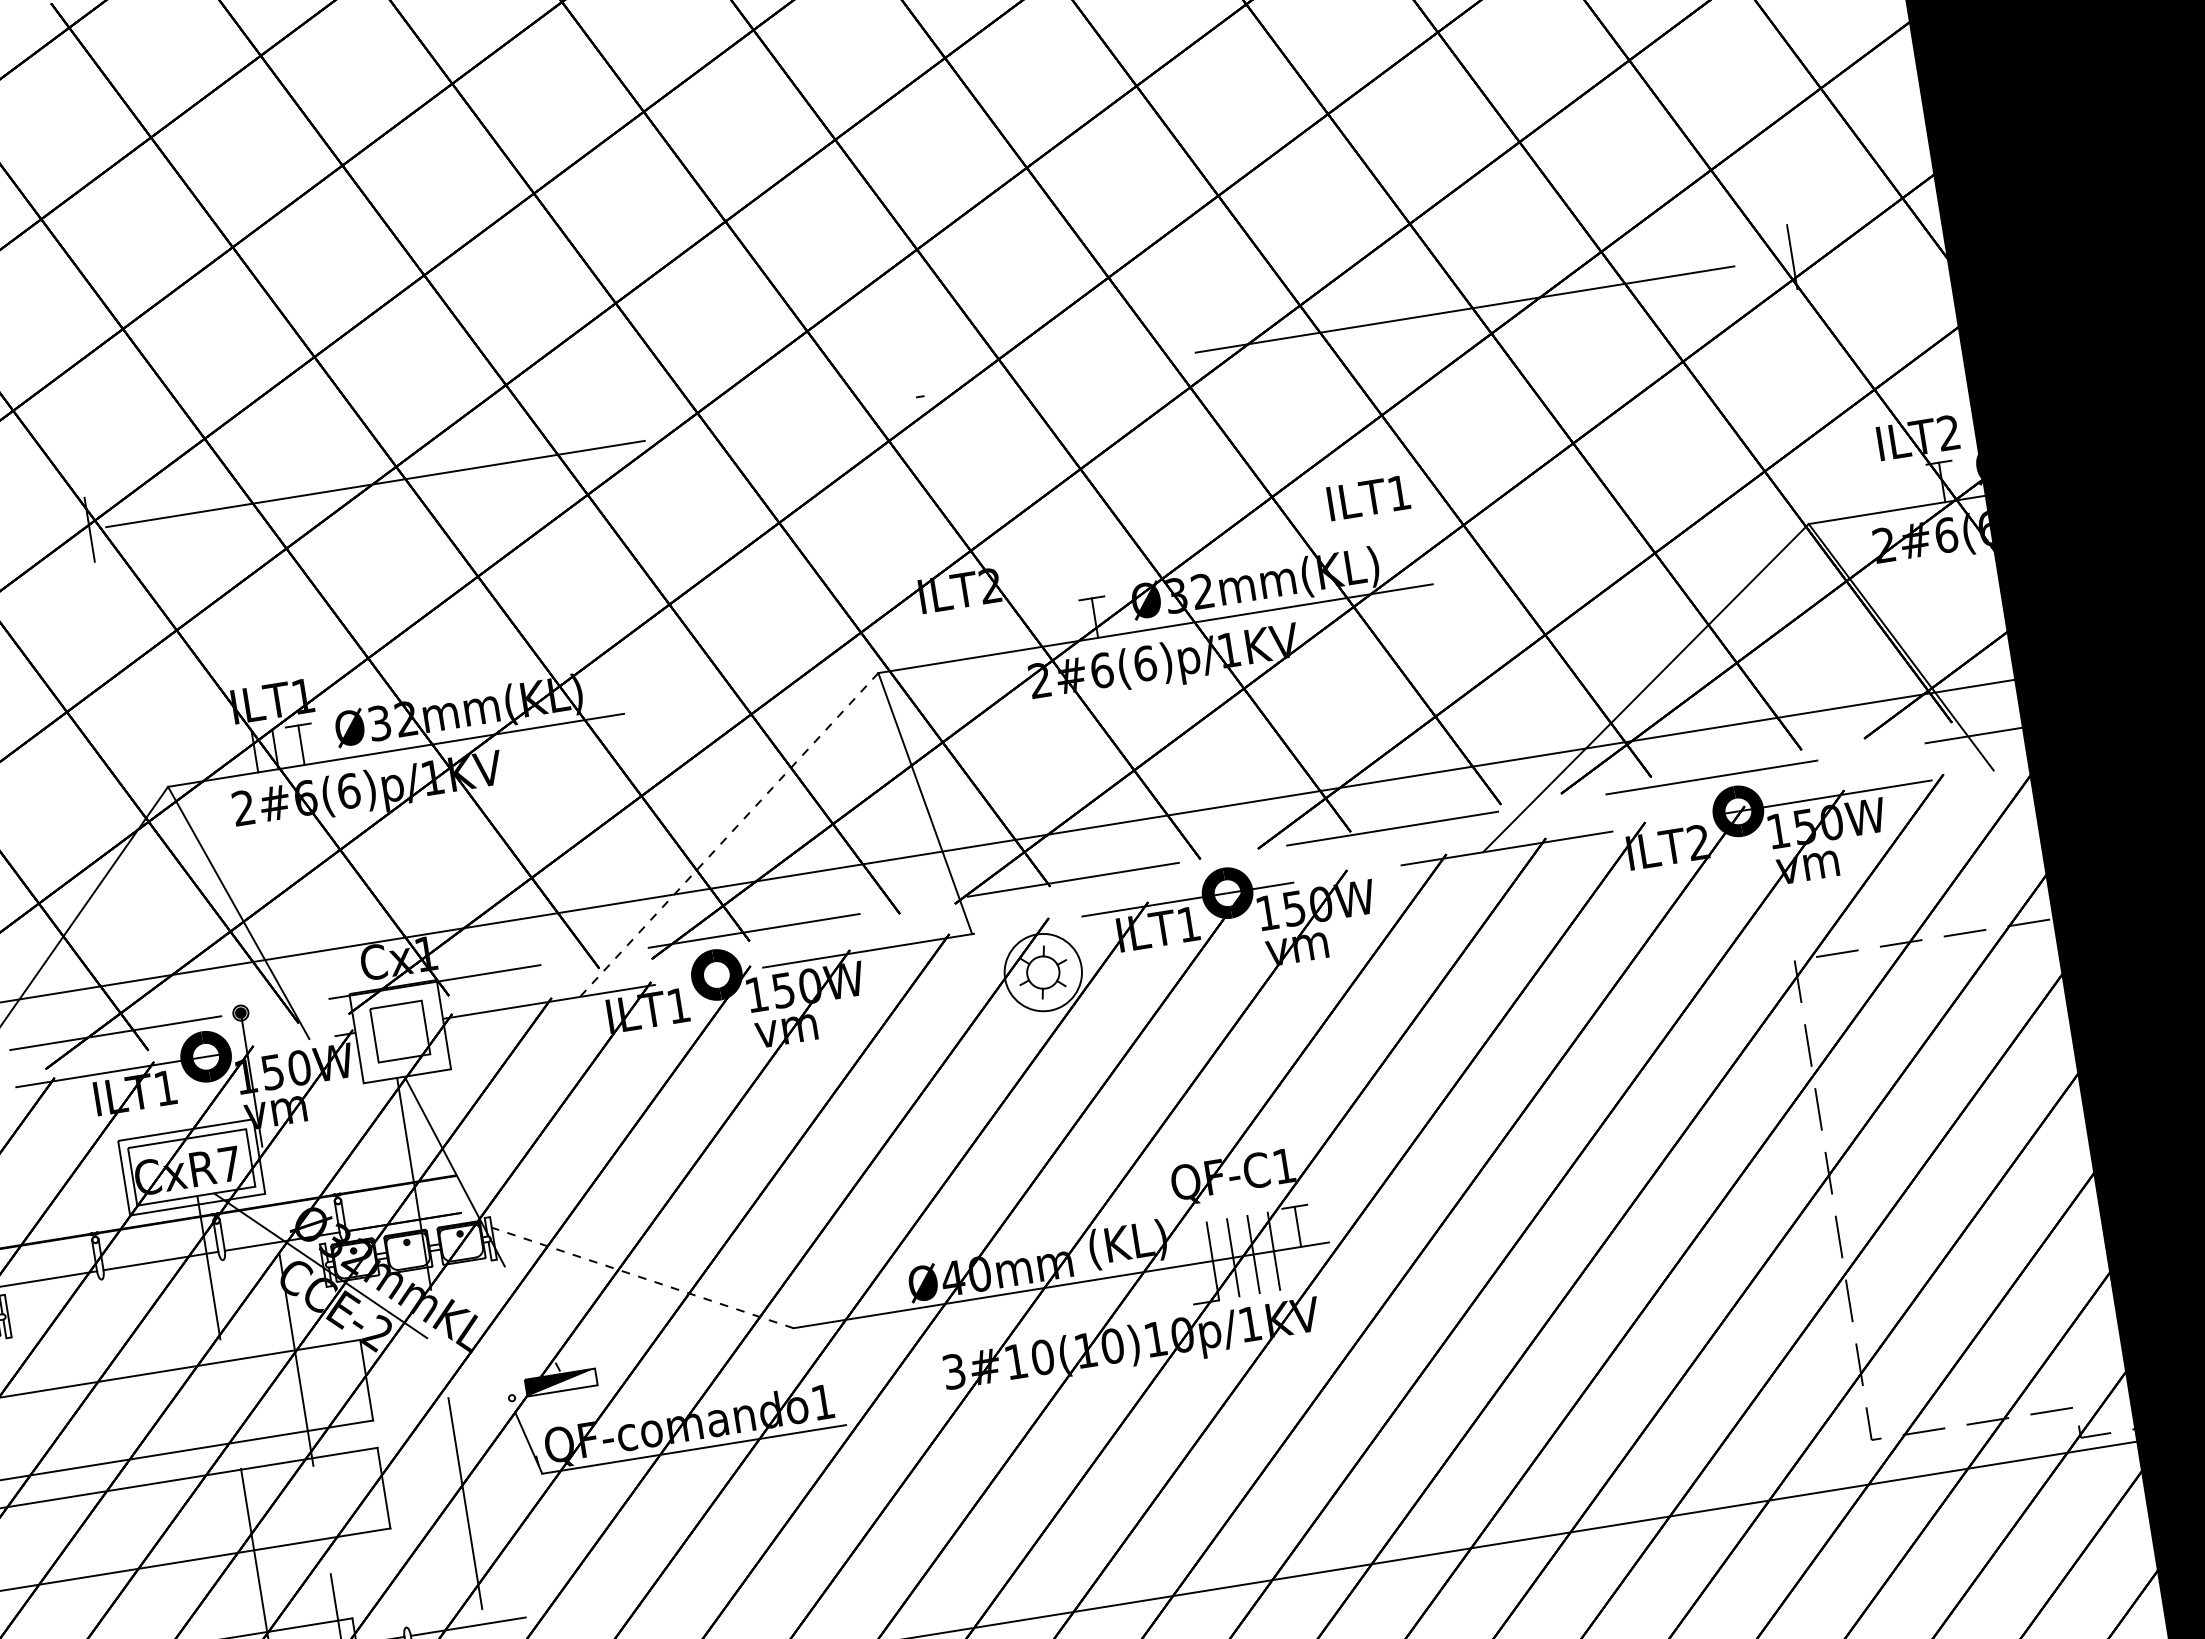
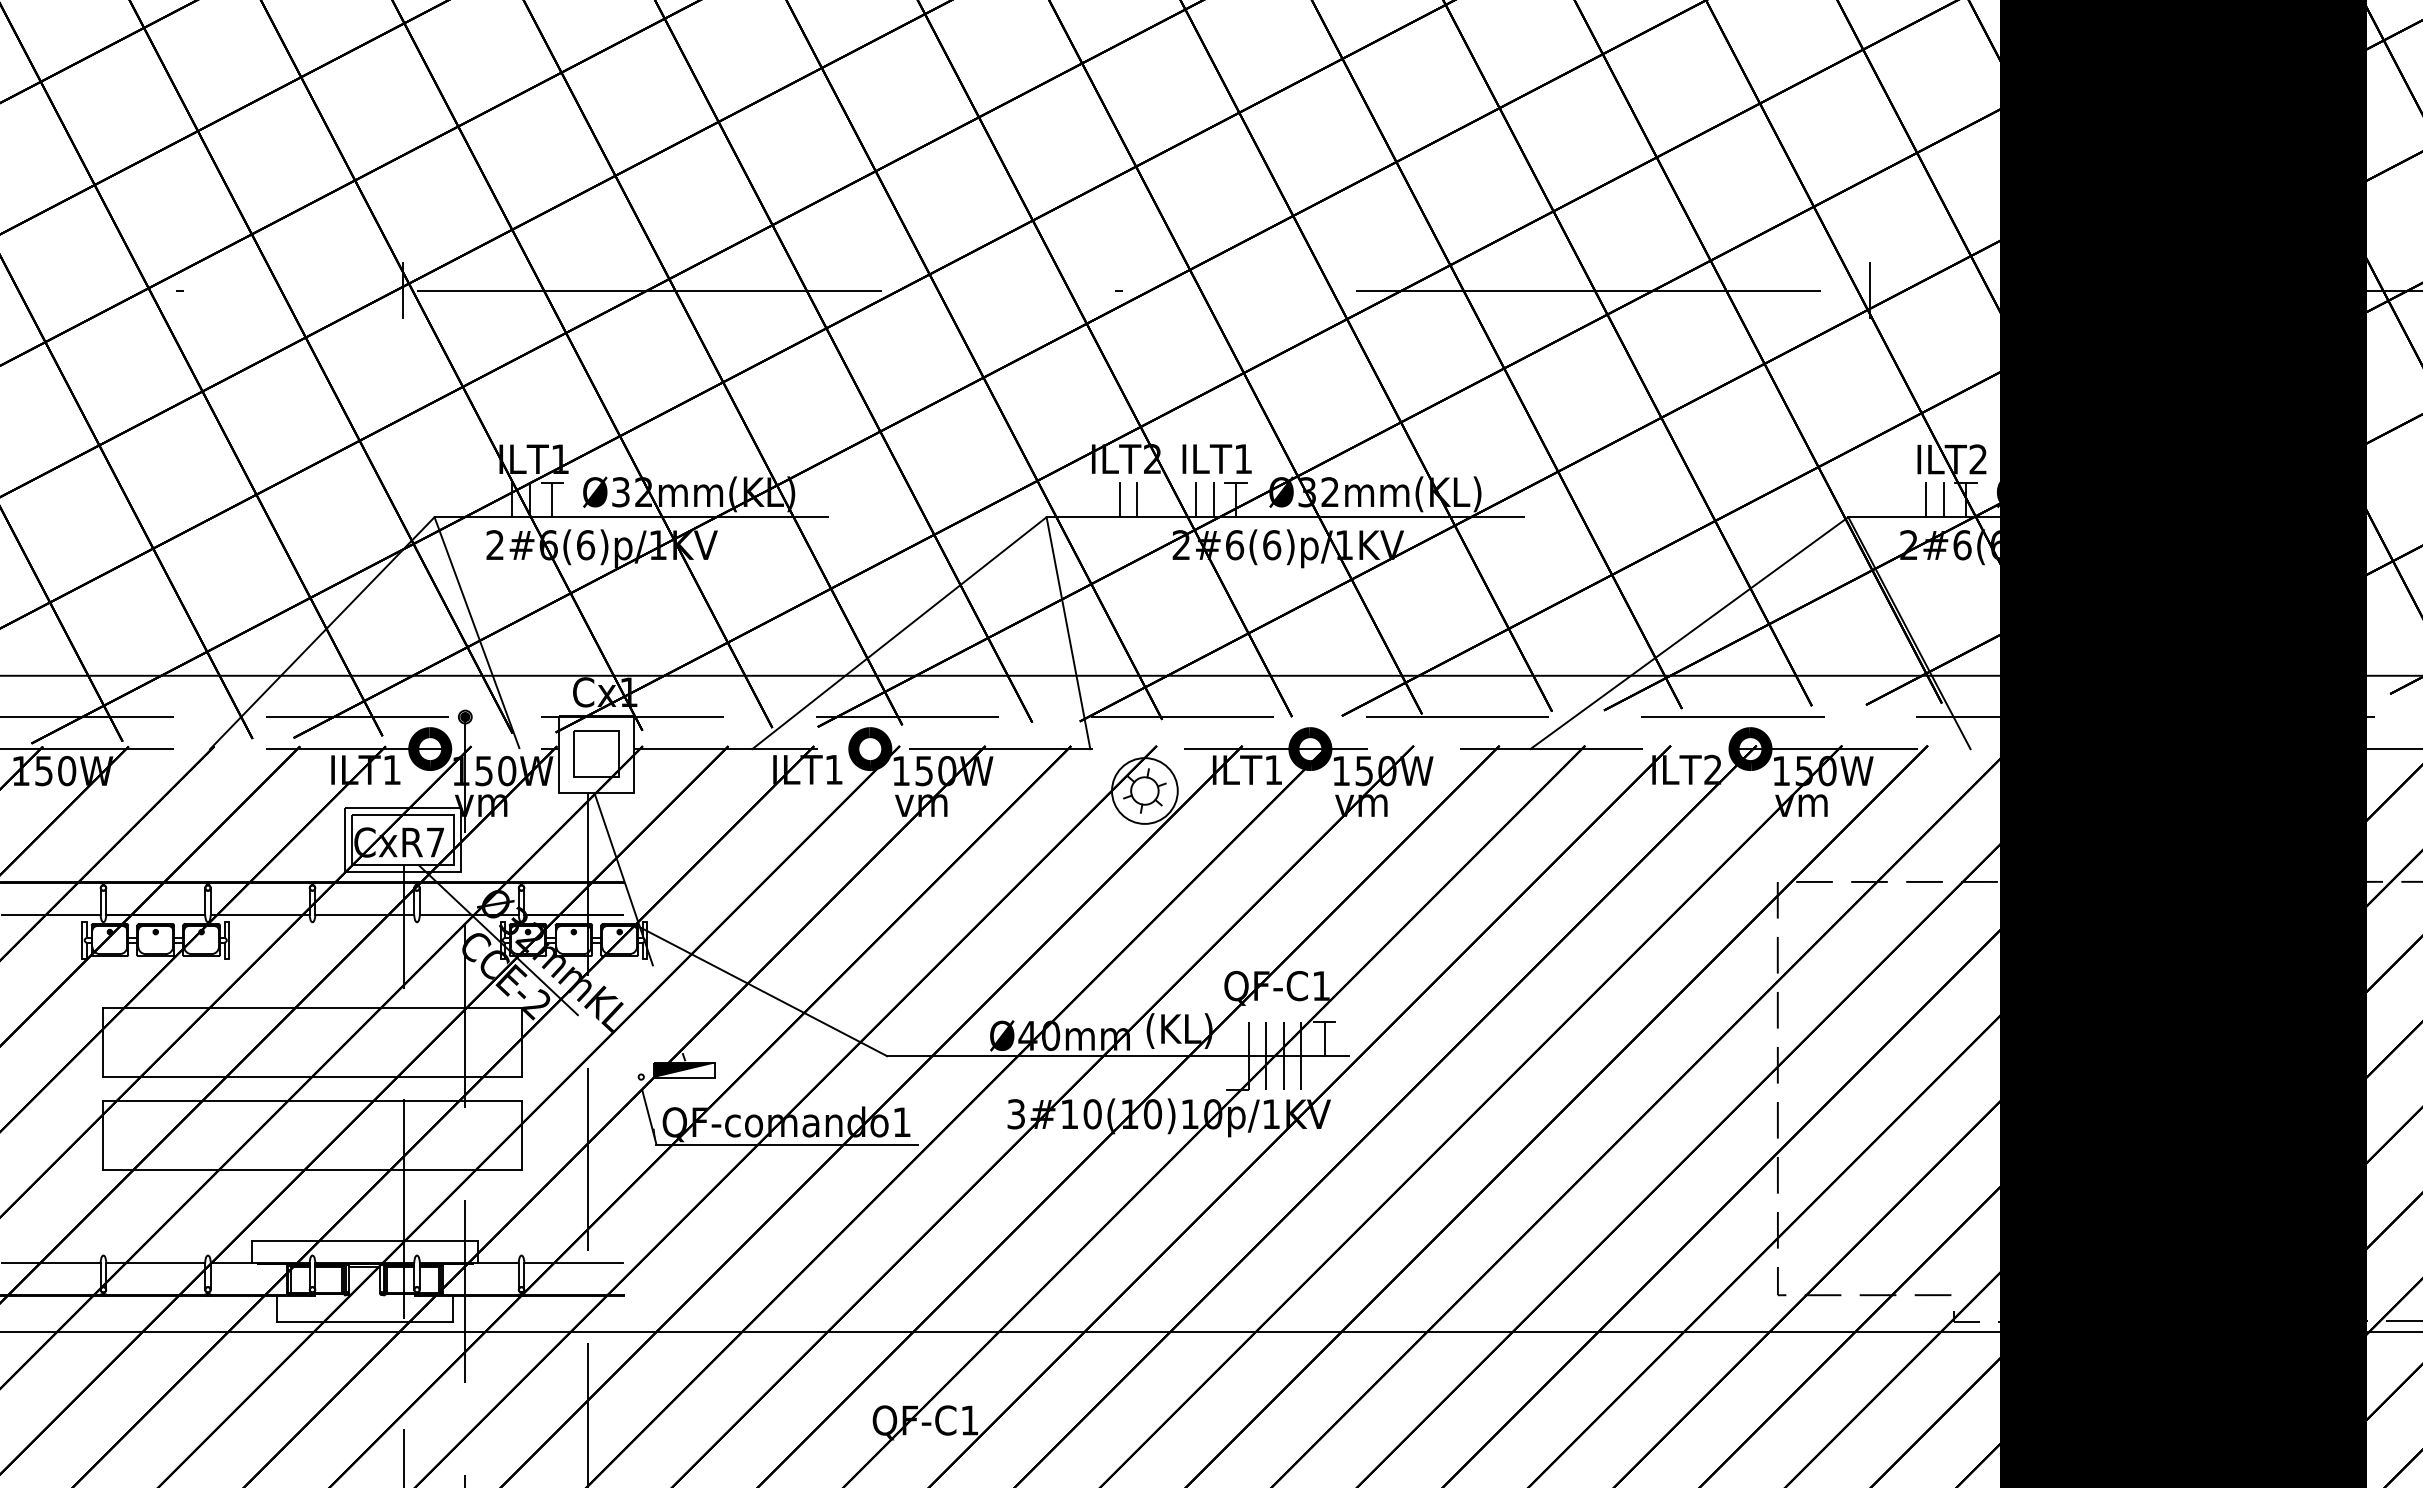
line: (1916, 486) -> (1943, 500), added
line: (1896, 490) -> (1926, 500), added
text: (1367, 497) -> (1216, 458), moved
line: (1068, 622) -> (1213, 500), added
line: (1049, 625) -> (1196, 500), added
line: (980, 636) -> (1137, 500), added
line: (959, 640) -> (1119, 500), added
line: (729, 835) -> (899, 633), dashed -> solid
line: (637, 1276) -> (763, 991), dashed -> solid

